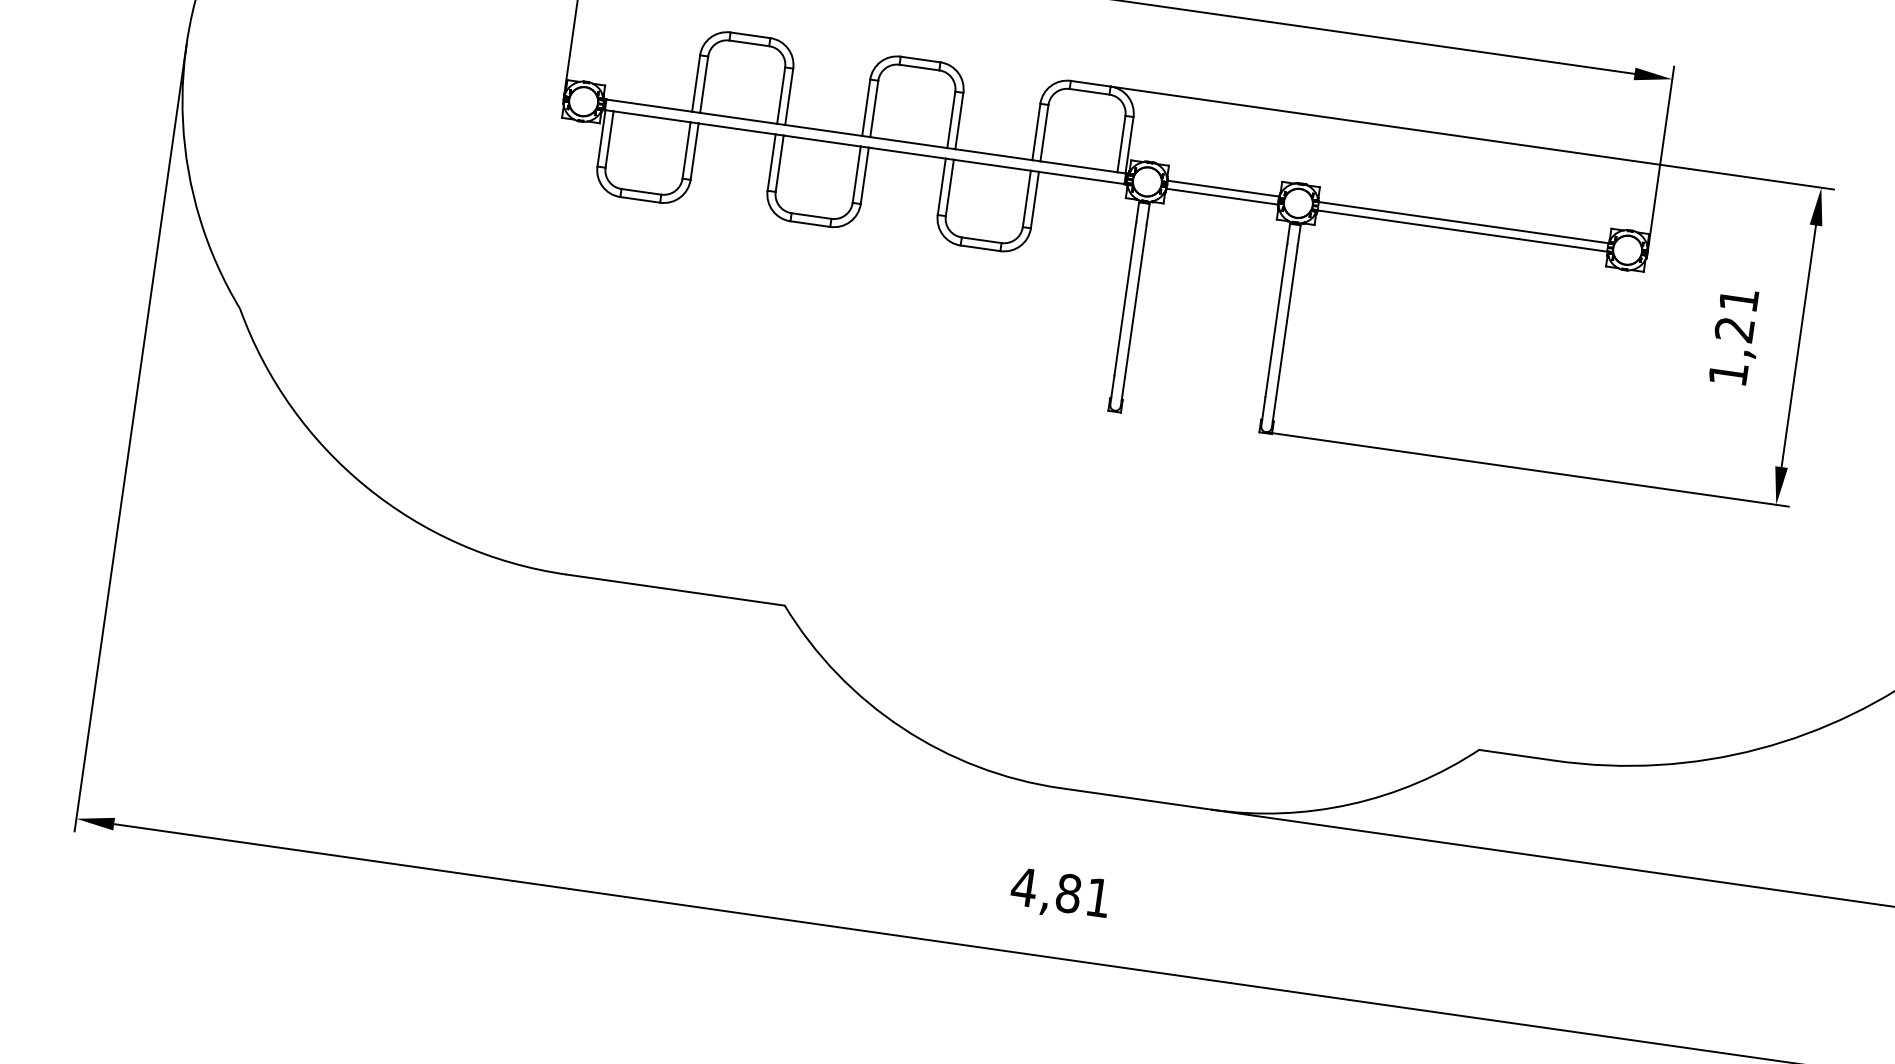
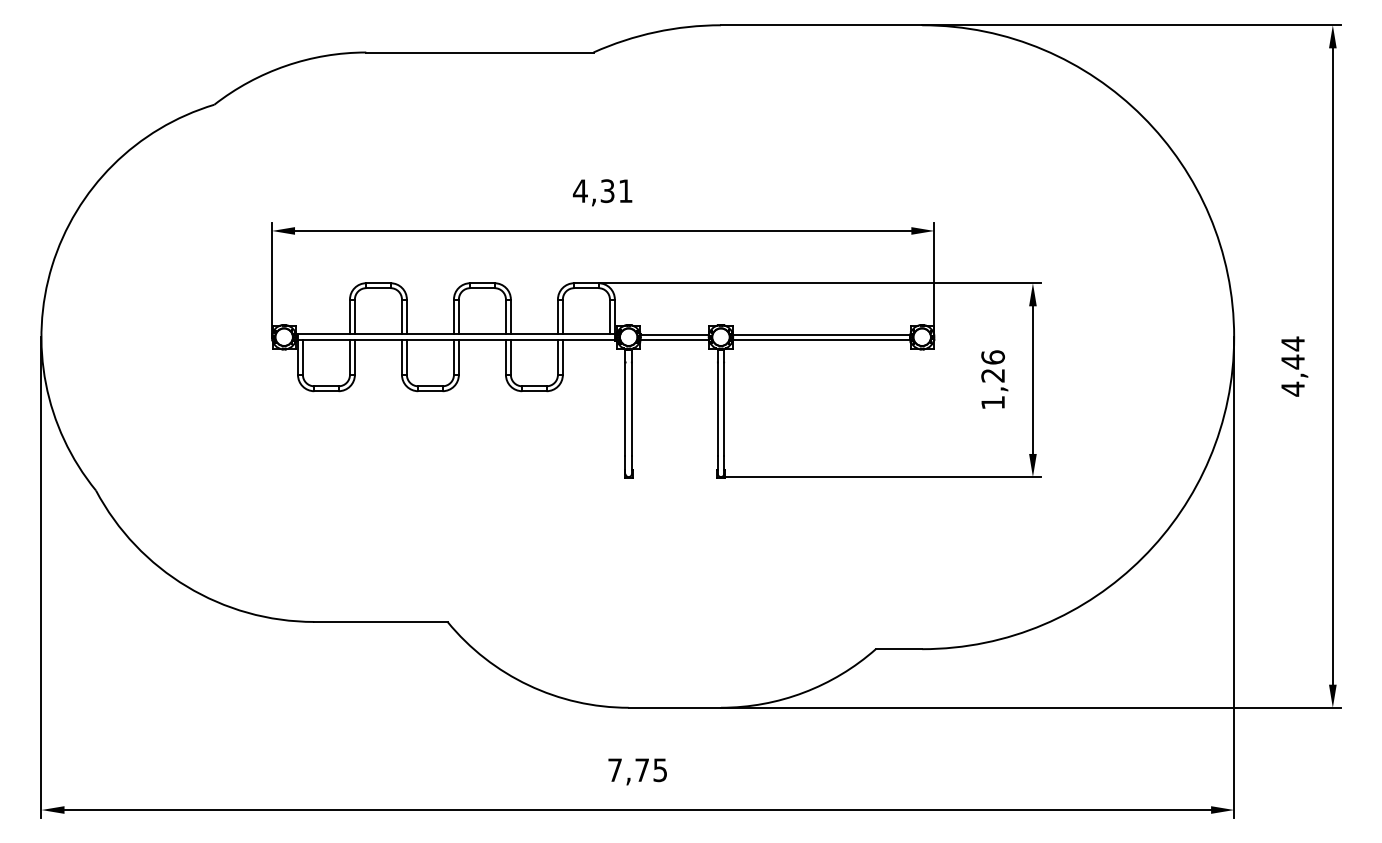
text: (1739, 300) -> (993, 357), 1,21 -> 1,26
text: (1059, 892) -> (636, 770), 4,81 -> 7,75

